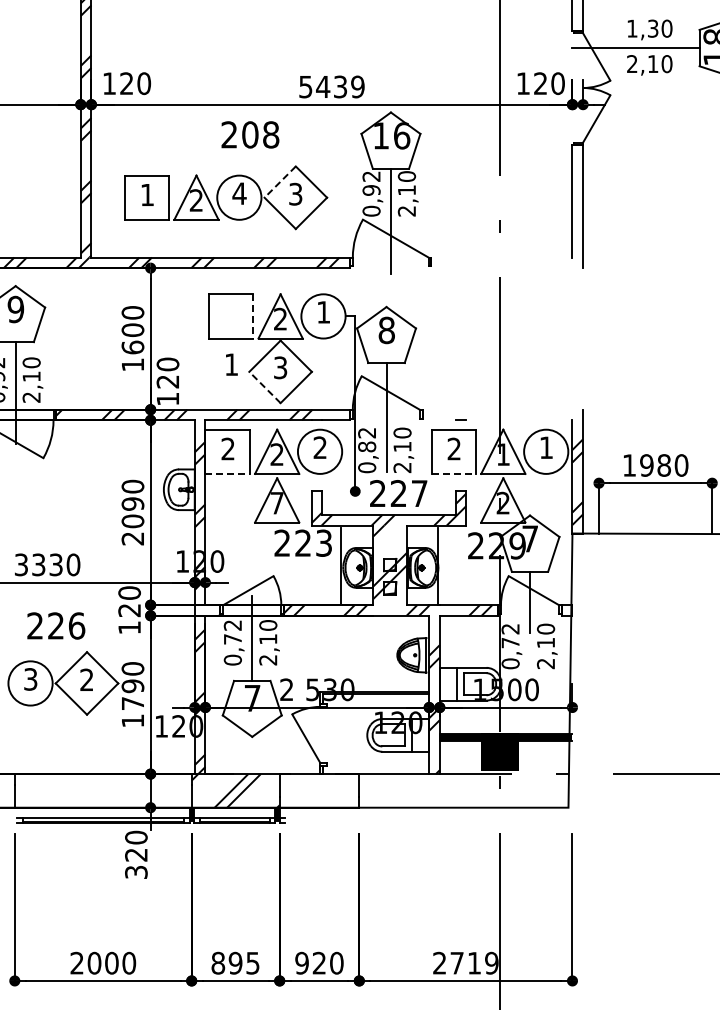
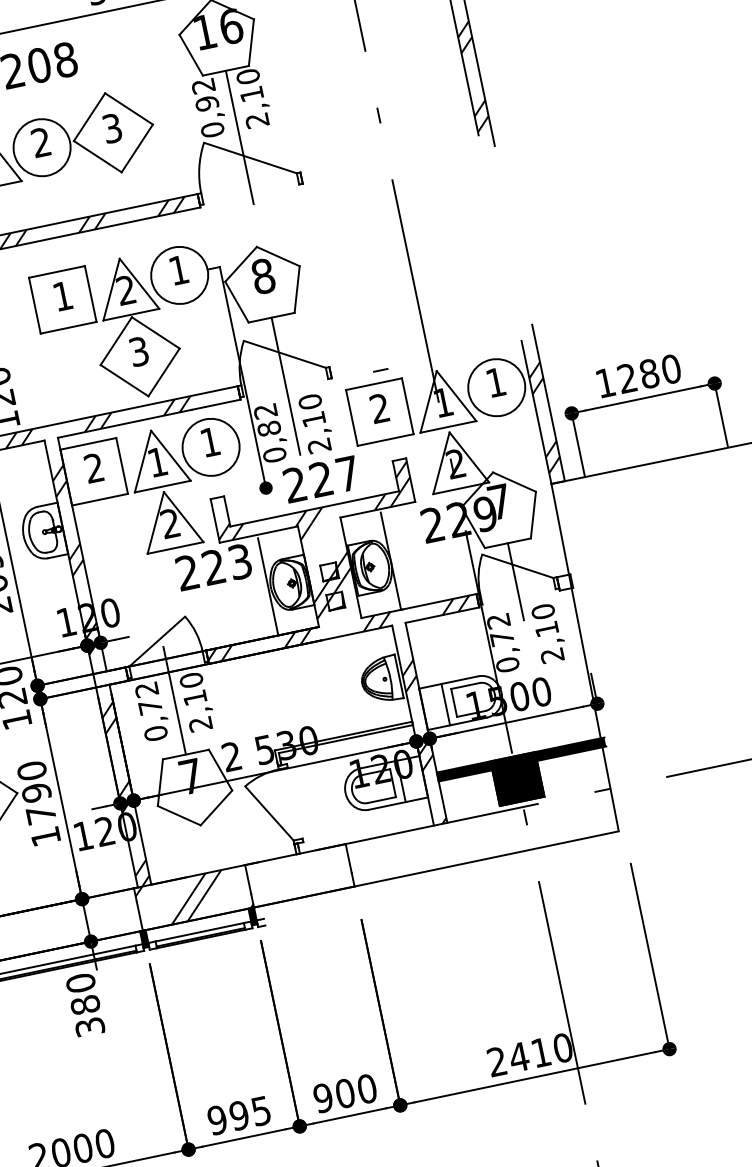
line: (279, 182) -> (88, 117), dashed -> solid
text: (239, 193) -> (41, 142), 4 -> 2
hatch: (577, 212) -> (473, 77), added
line: (253, 316) -> (91, 294), dashed -> solid
text: (231, 364) -> (62, 296), moved
line: (264, 387) -> (123, 380), dashed -> solid
text: (319, 447) -> (209, 442), 2 -> 1
text: (276, 454) -> (156, 462), 2 -> 1
text: (646, 465) -> (627, 378), 1980 -> 1280
line: (228, 473) -> (101, 498), dashed -> solid
line: (454, 473) -> (386, 439), dashed -> solid
text: (276, 502) -> (169, 522), 7 -> 2
text: (136, 854) -> (85, 1004), 320 -> 380
text: (319, 962) -> (345, 1092), 920 -> 900
text: (218, 963) -> (217, 1120), 895 -> 995
text: (473, 963) -> (539, 1053), 2719 -> 2410

